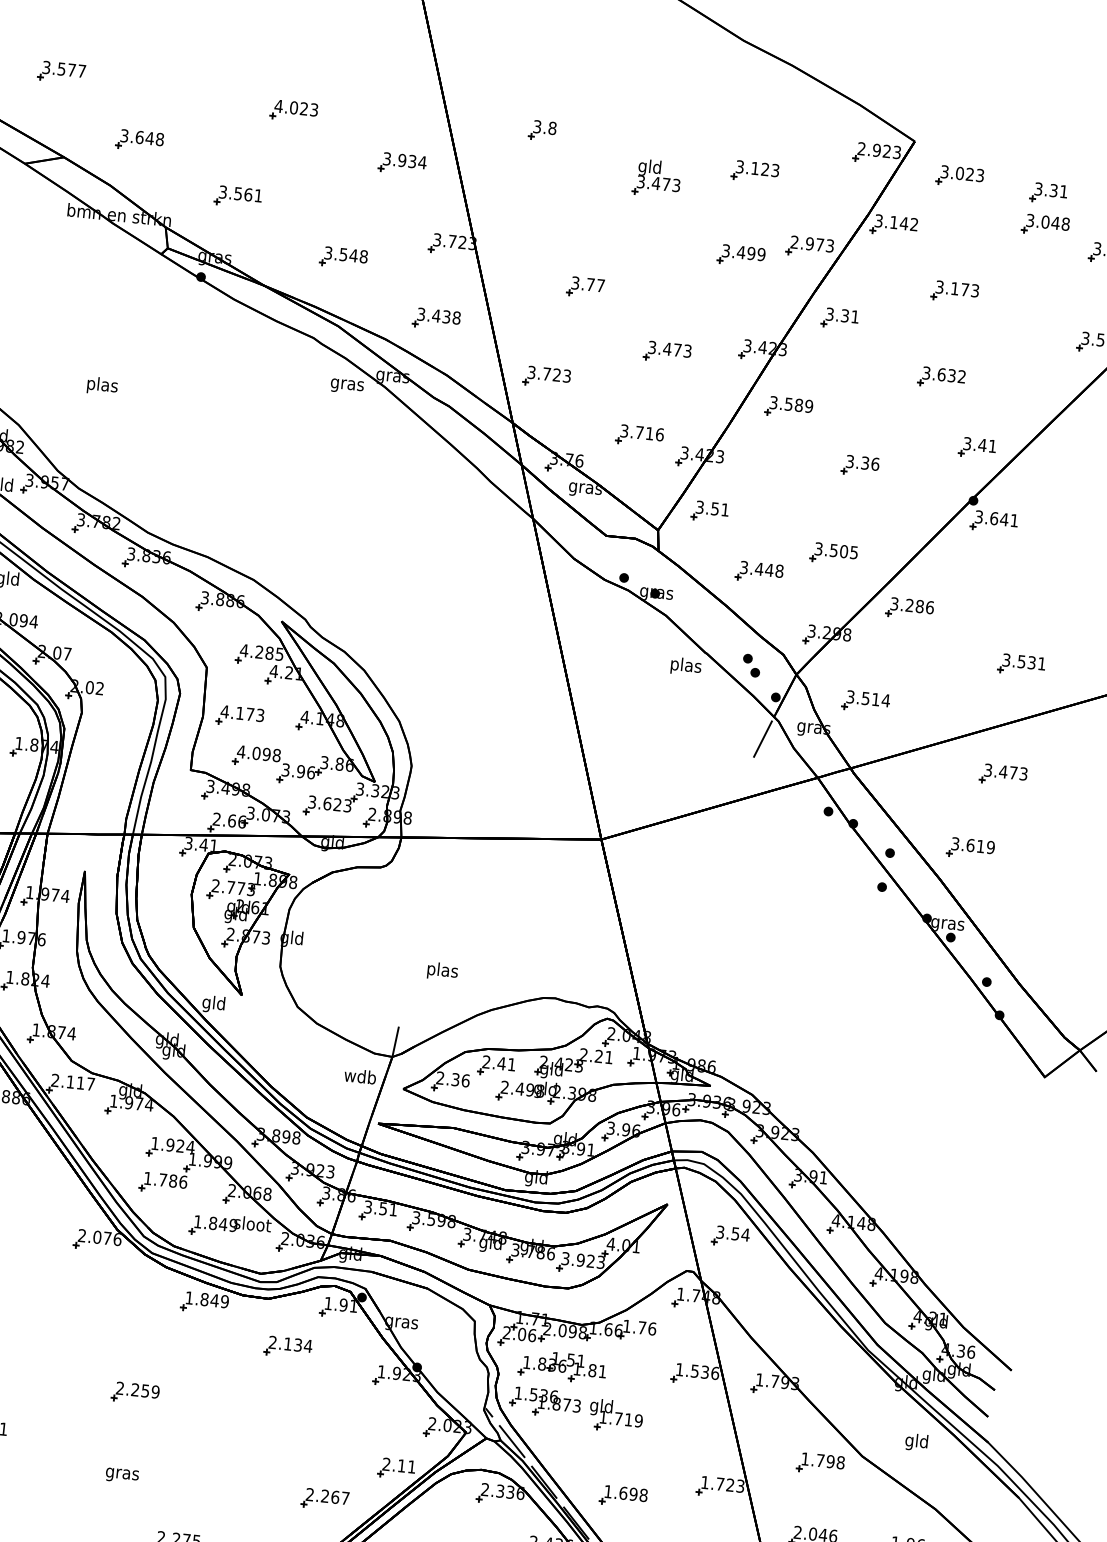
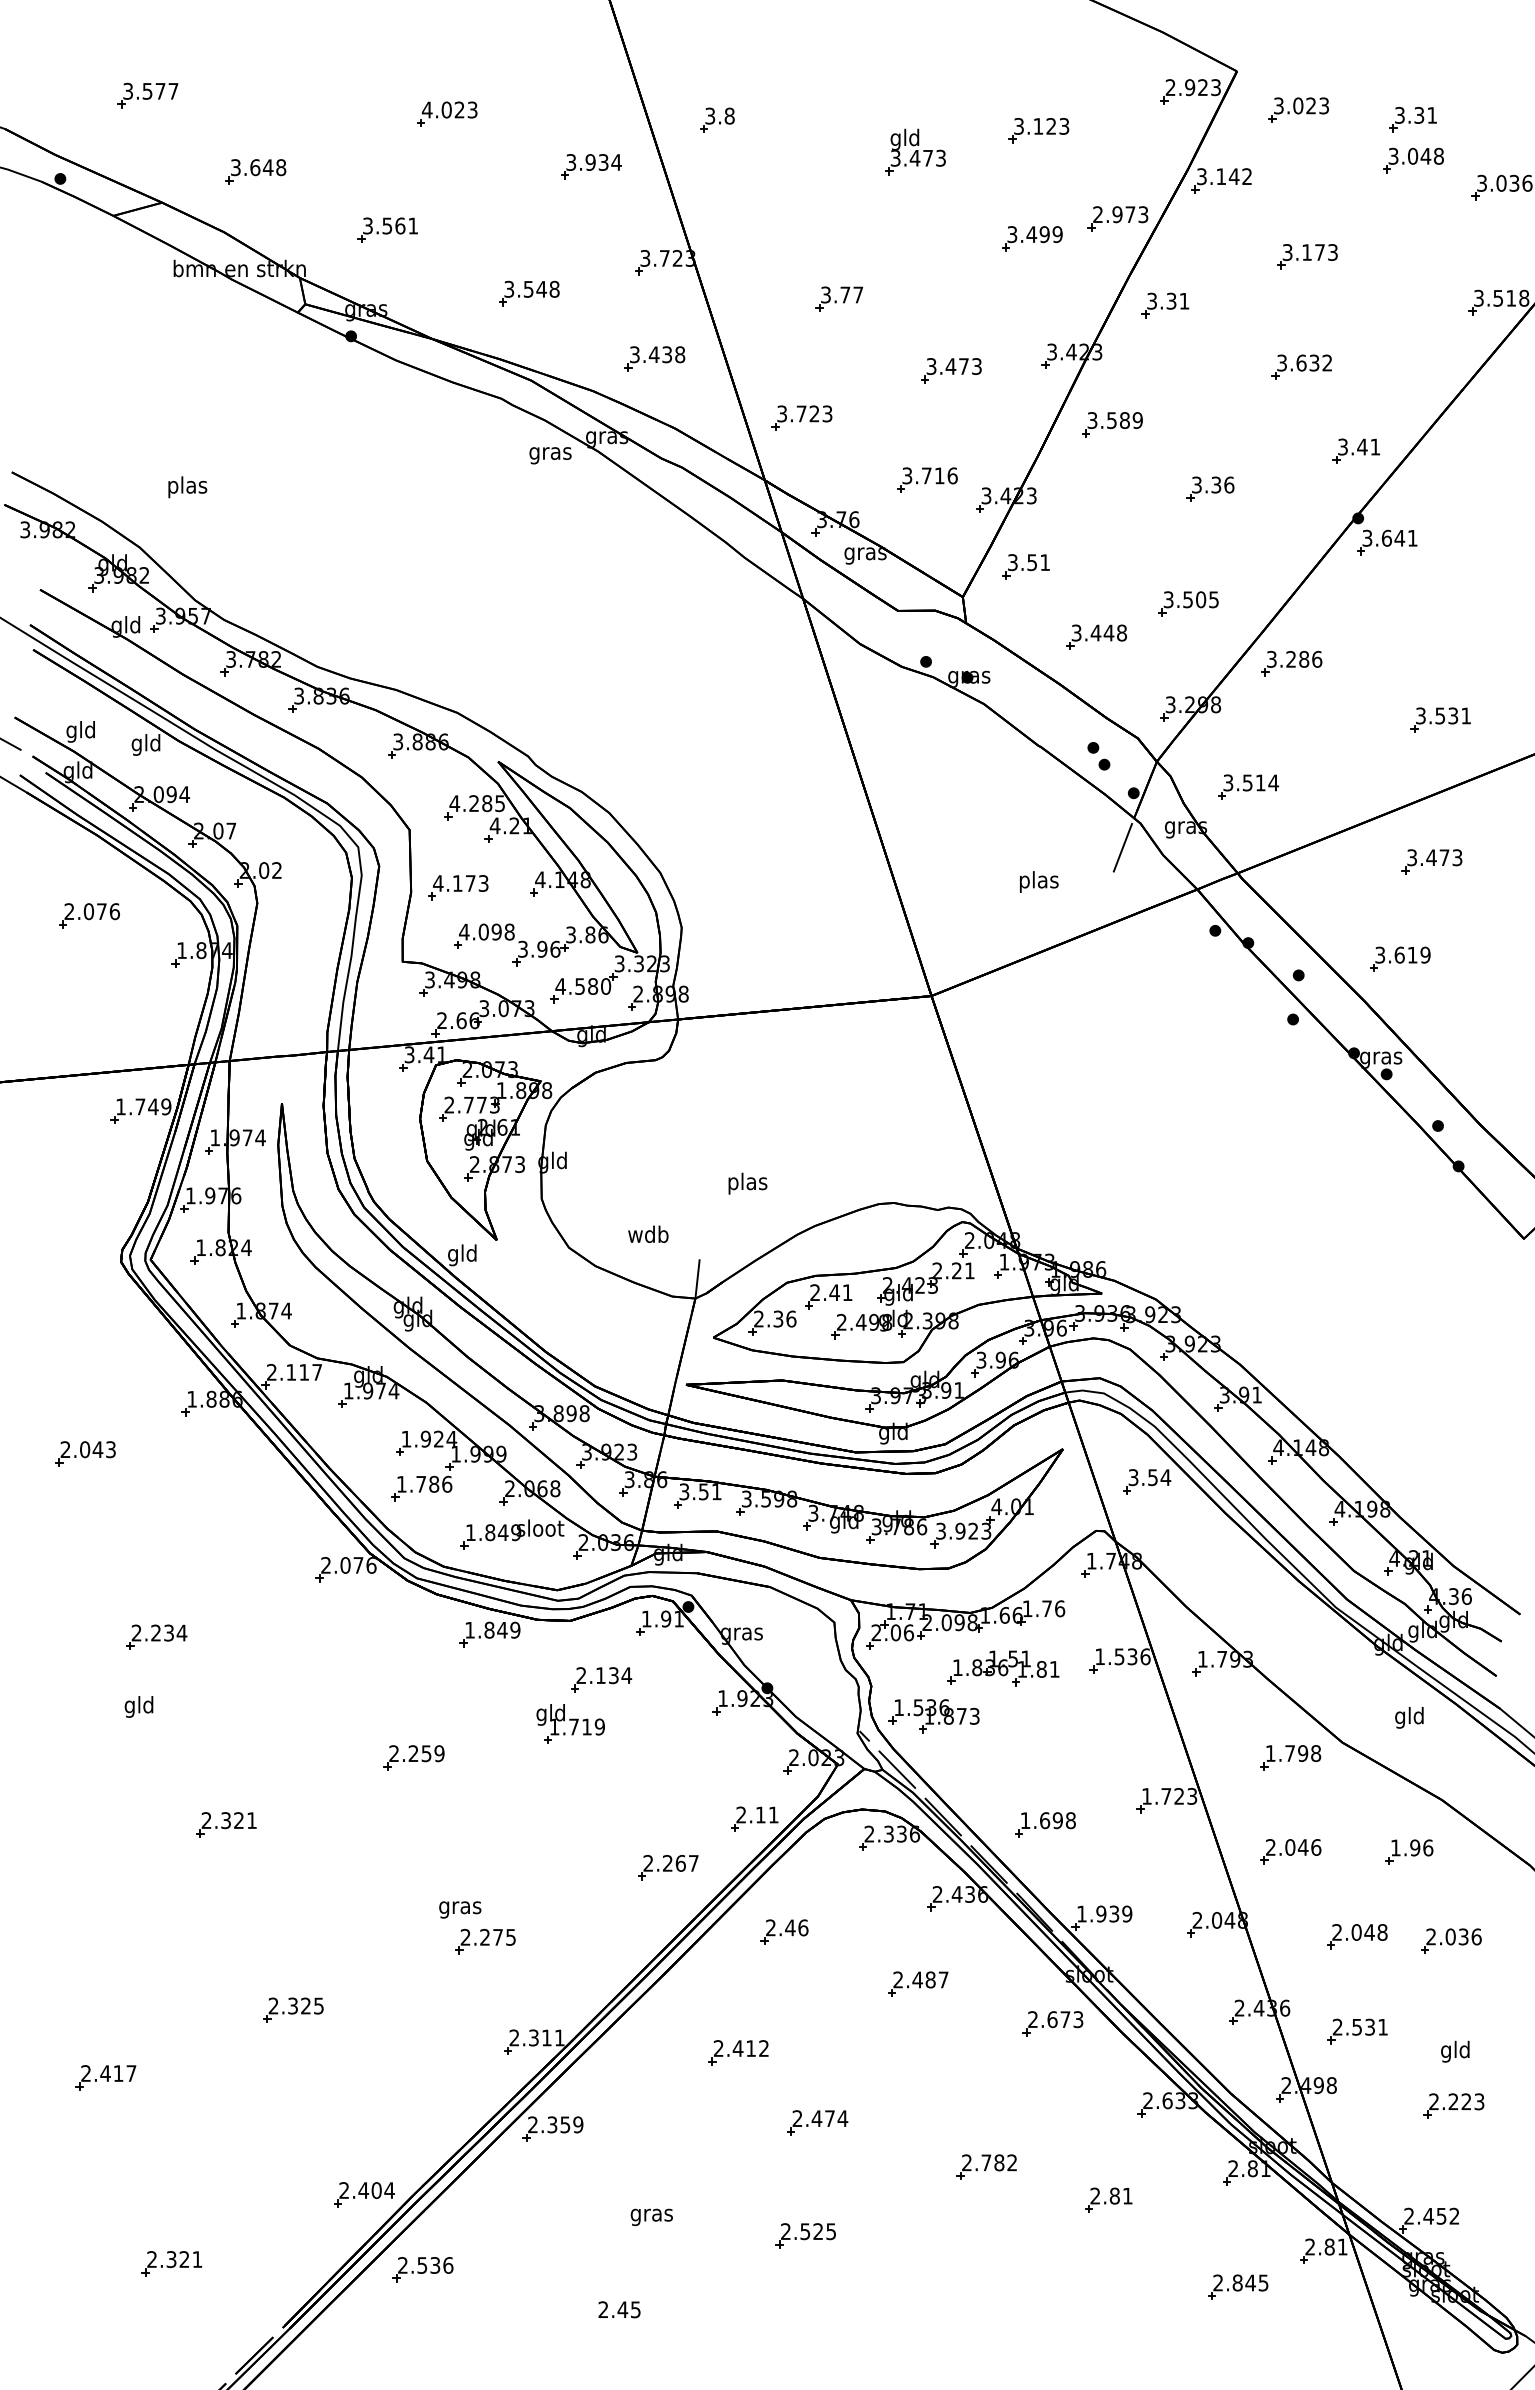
part: (542, 130) -> (717, 119), moved
text: (102, 386) -> (187, 487), moved
text: (686, 666) -> (1039, 881), moved
text: (330, 804) -> (583, 986), 3.623 -> 4.580
text: (360, 1075) -> (648, 1233), moved
part: (562, 1366) -> (1003, 1668), moved
part: (616, 1415) -> (570, 1723), moved
text: (122, 1475) -> (460, 1909), moved

